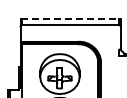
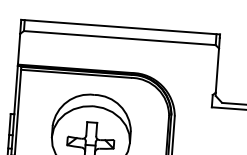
line: (71, 19) -> (122, 27), dashed -> solid

